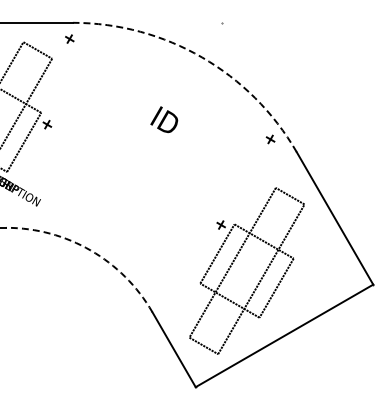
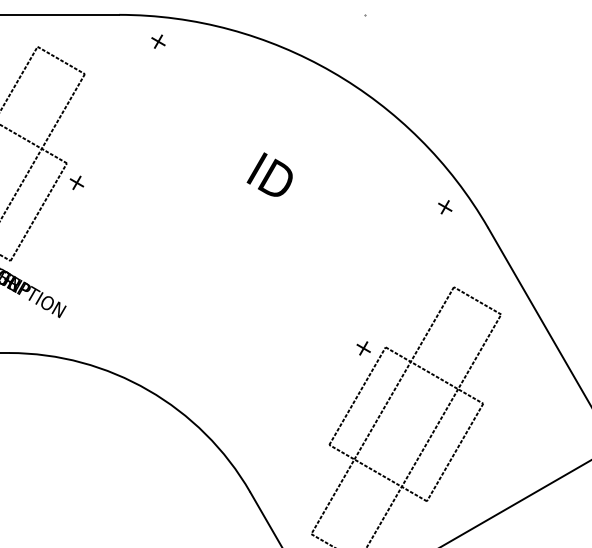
part: (69, 38) -> (158, 40), moved
arc: (202, 57) -> (332, 72), dashed -> solid
arc: (90, 250) -> (148, 390), dashed -> solid

